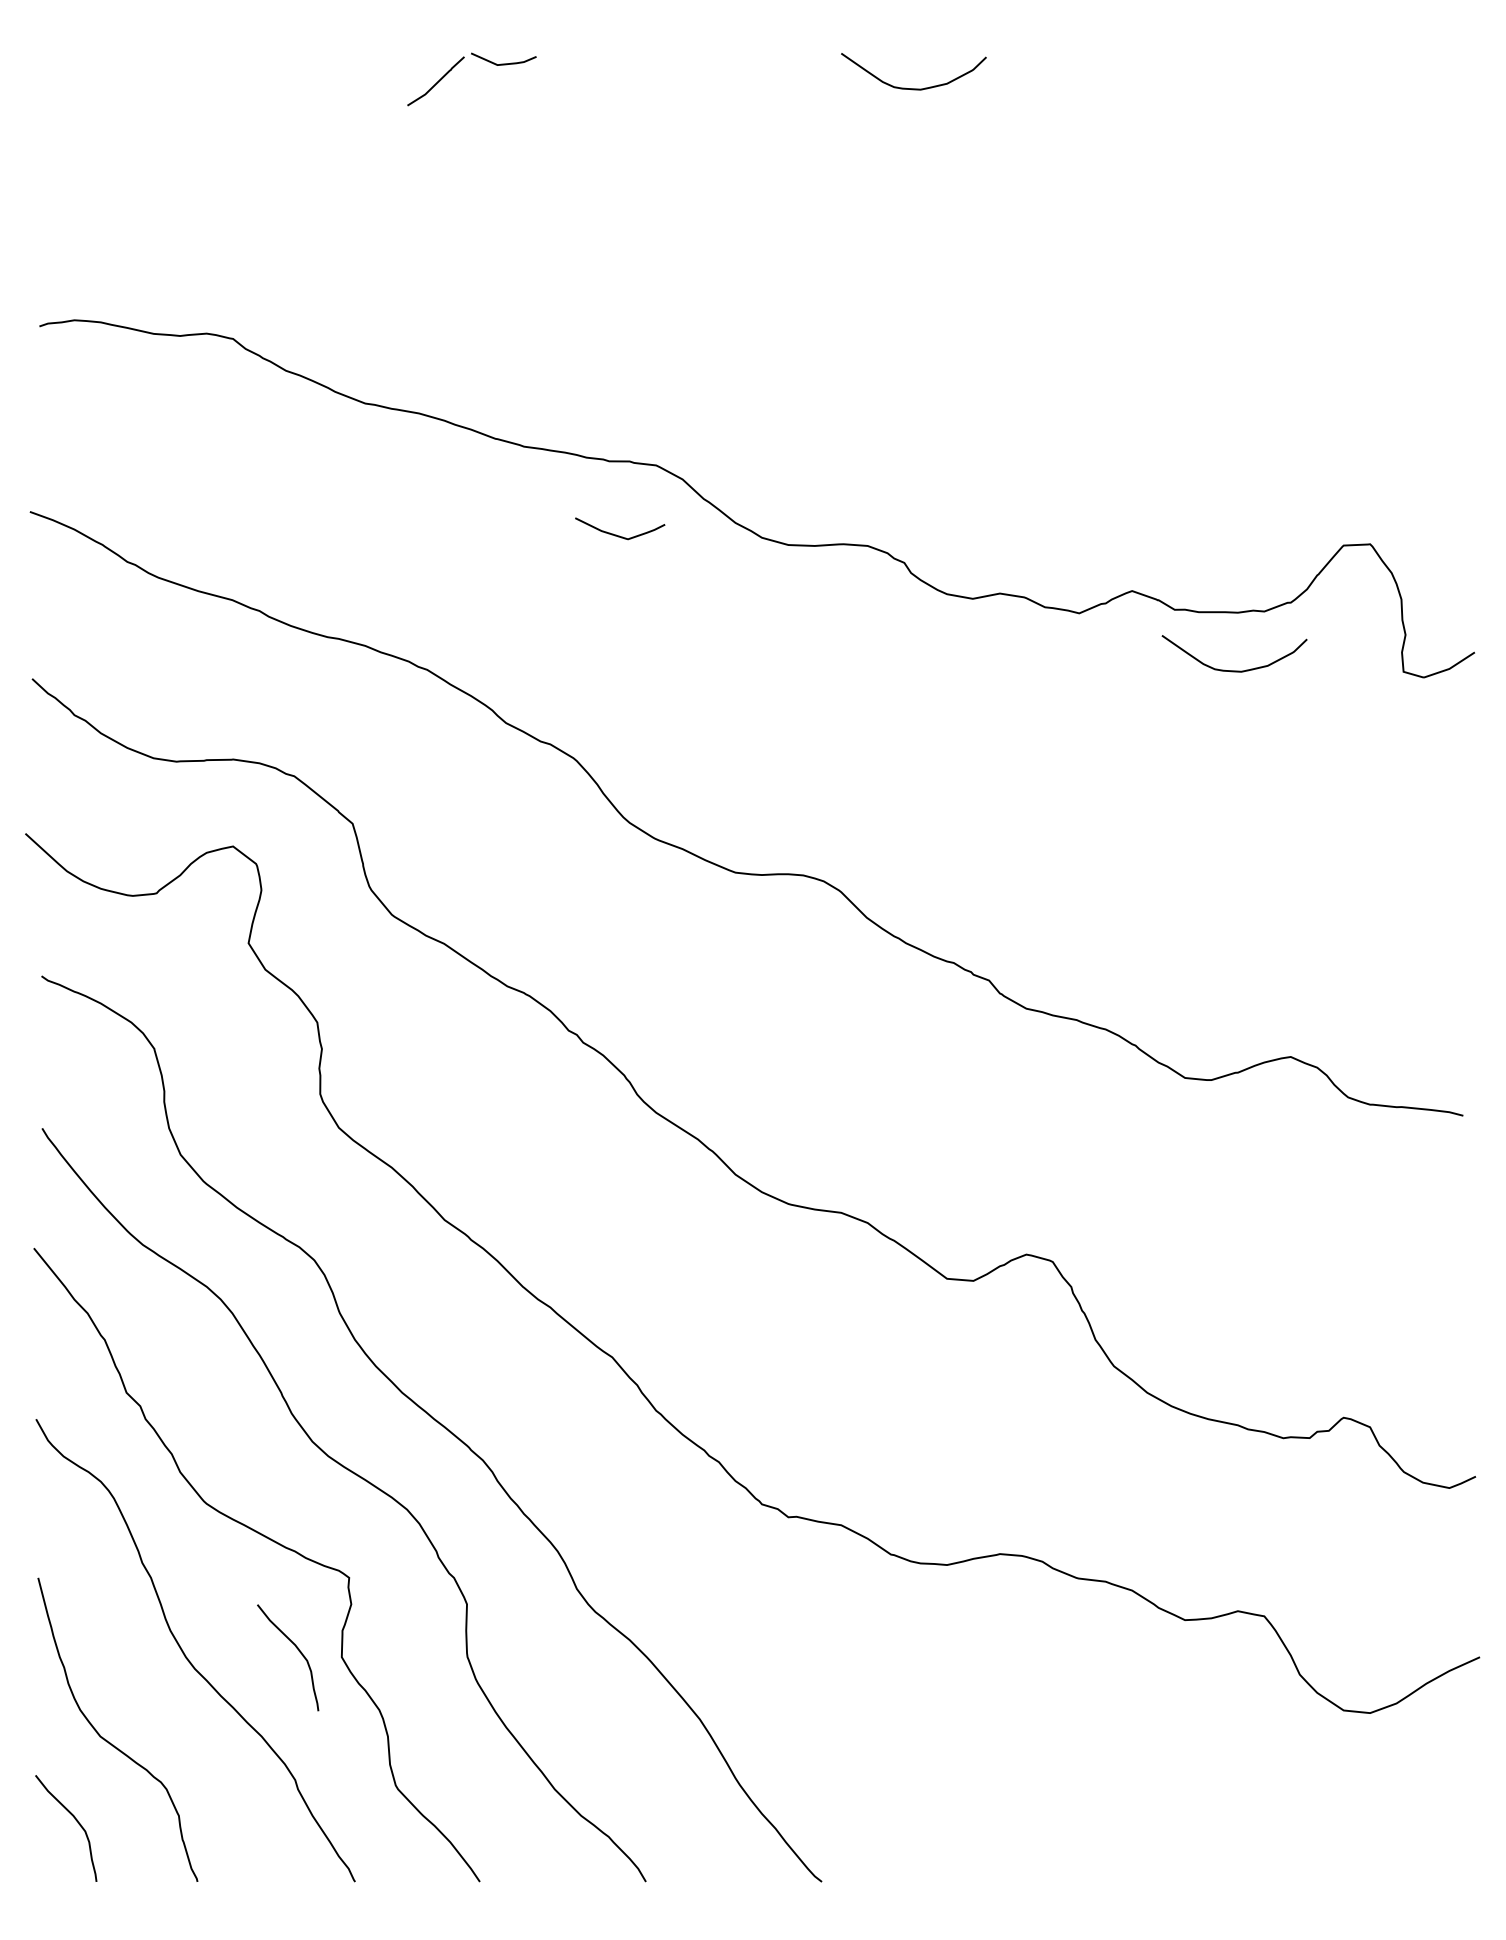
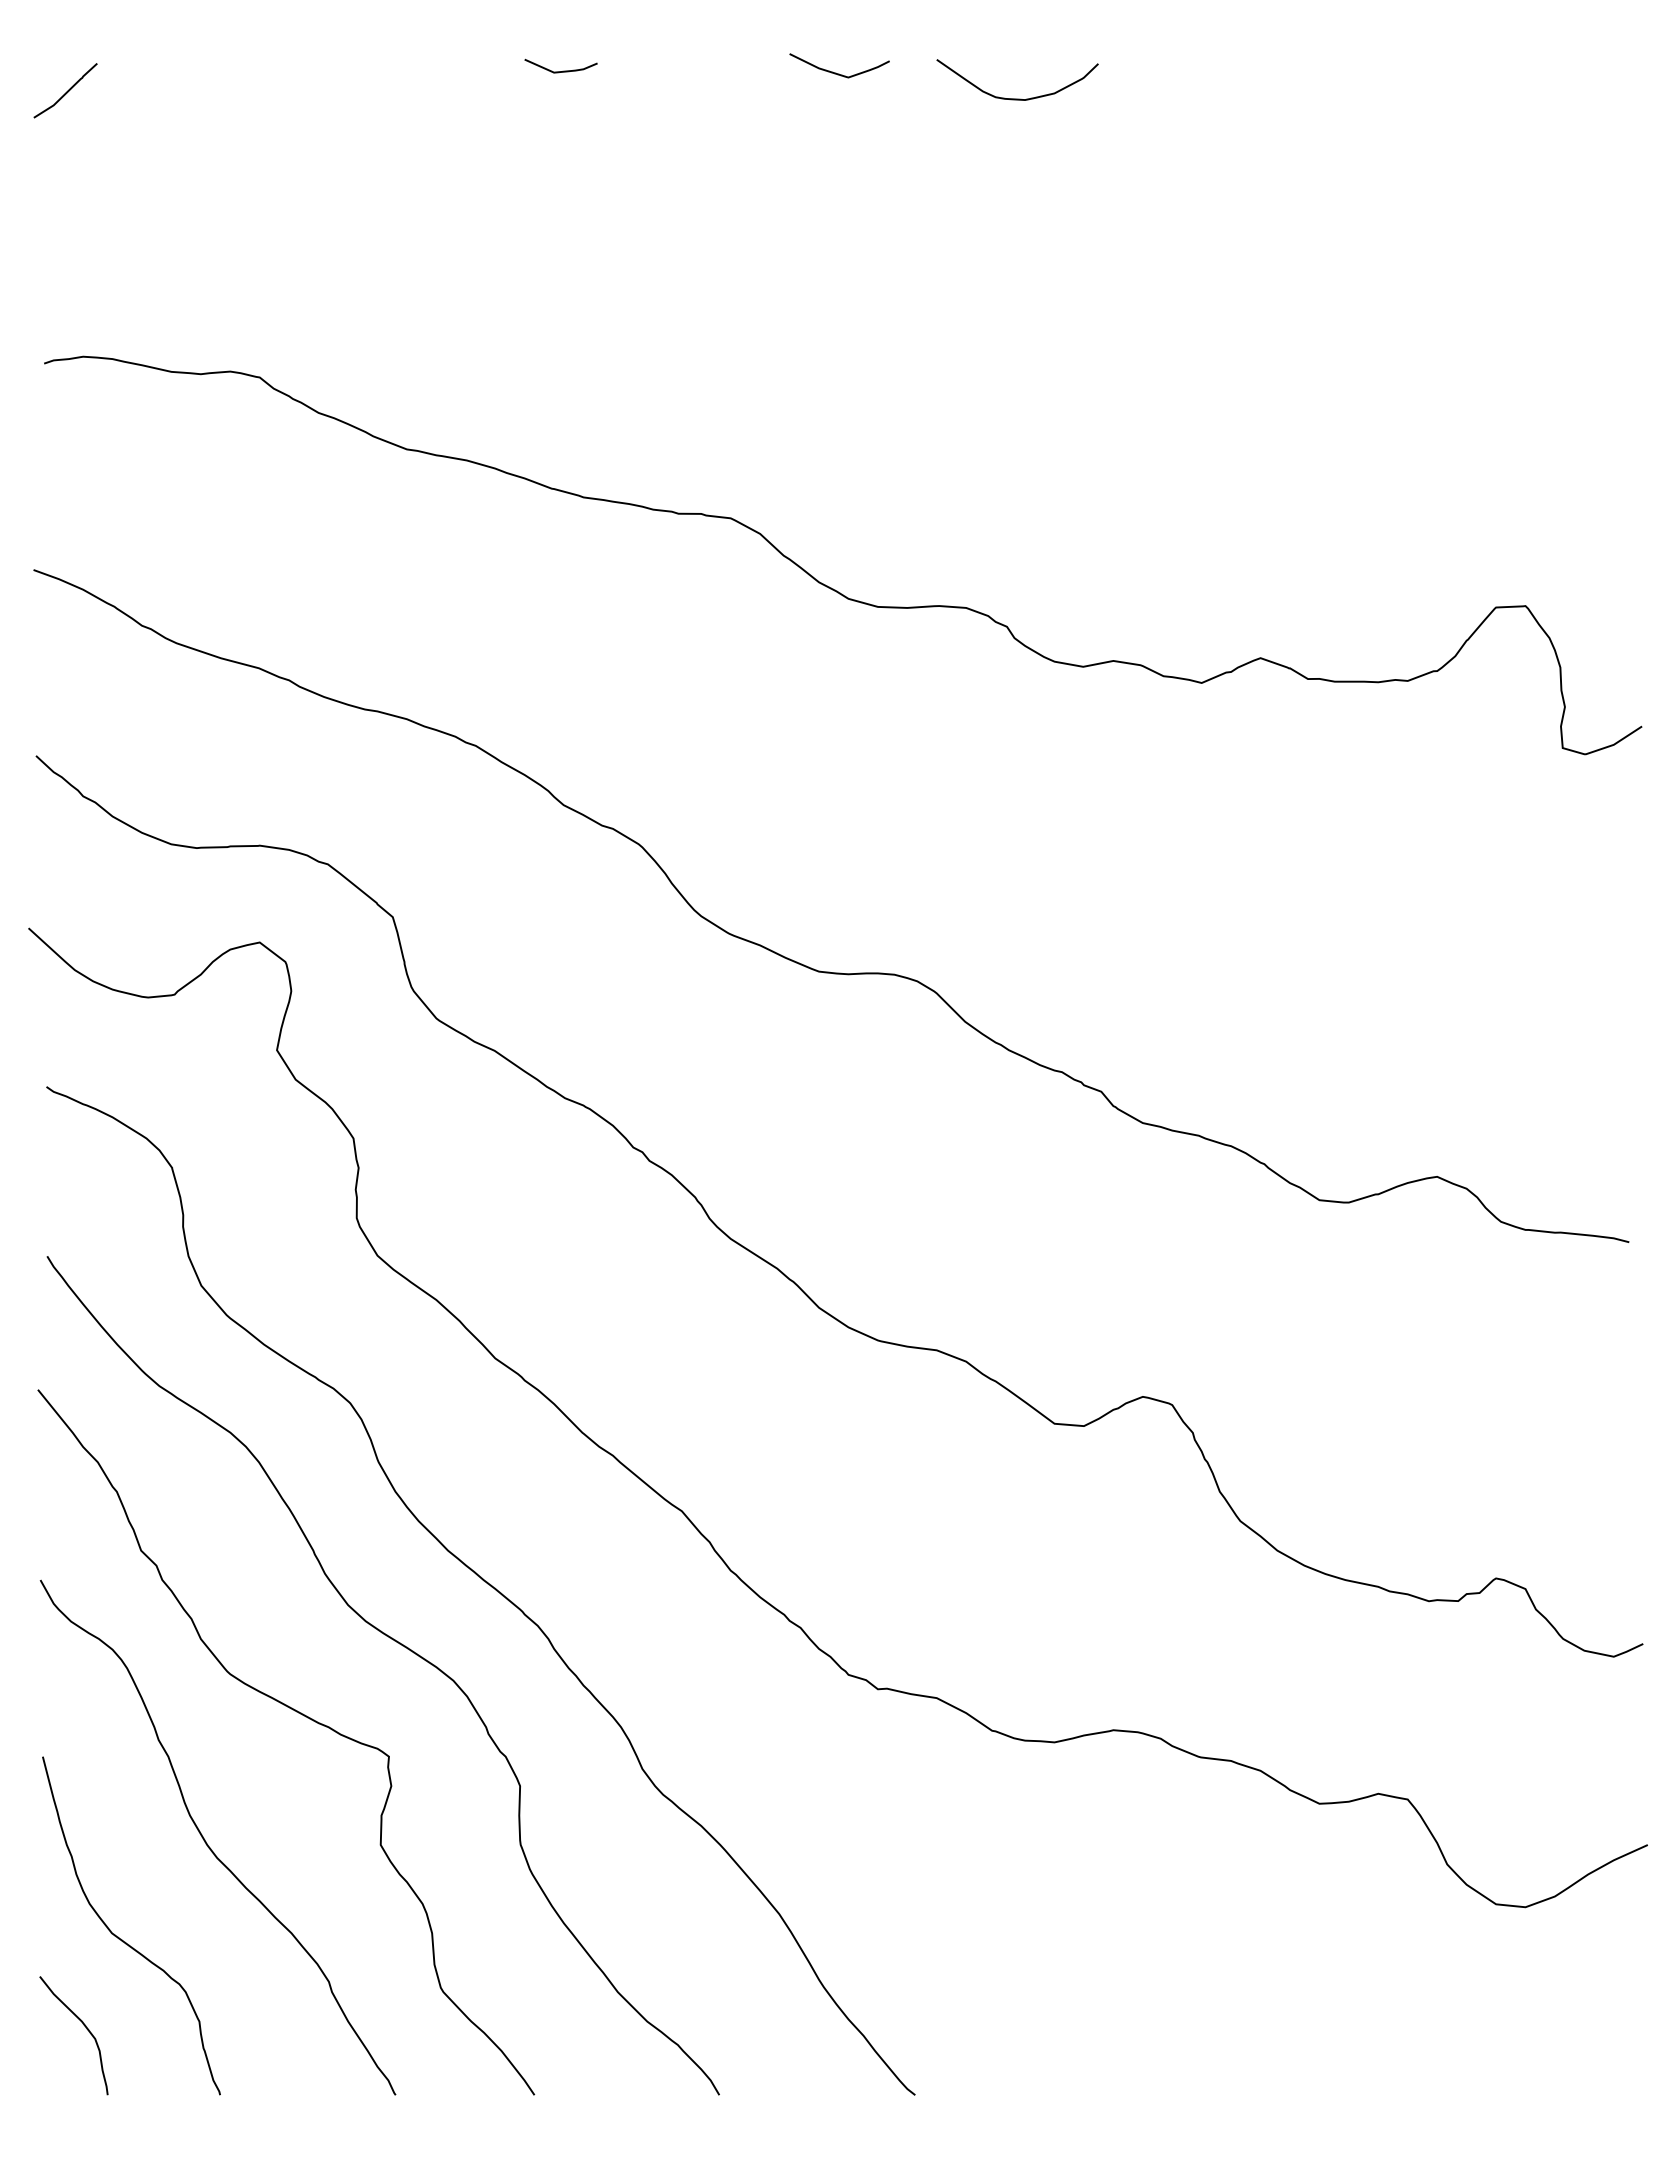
curve: (436, 82) -> (66, 91), moved
curve: (617, 534) -> (836, 72), moved
curve: (1234, 670) -> (1374, 746), removed
curve: (296, 1648) -> (330, 1835), removed

